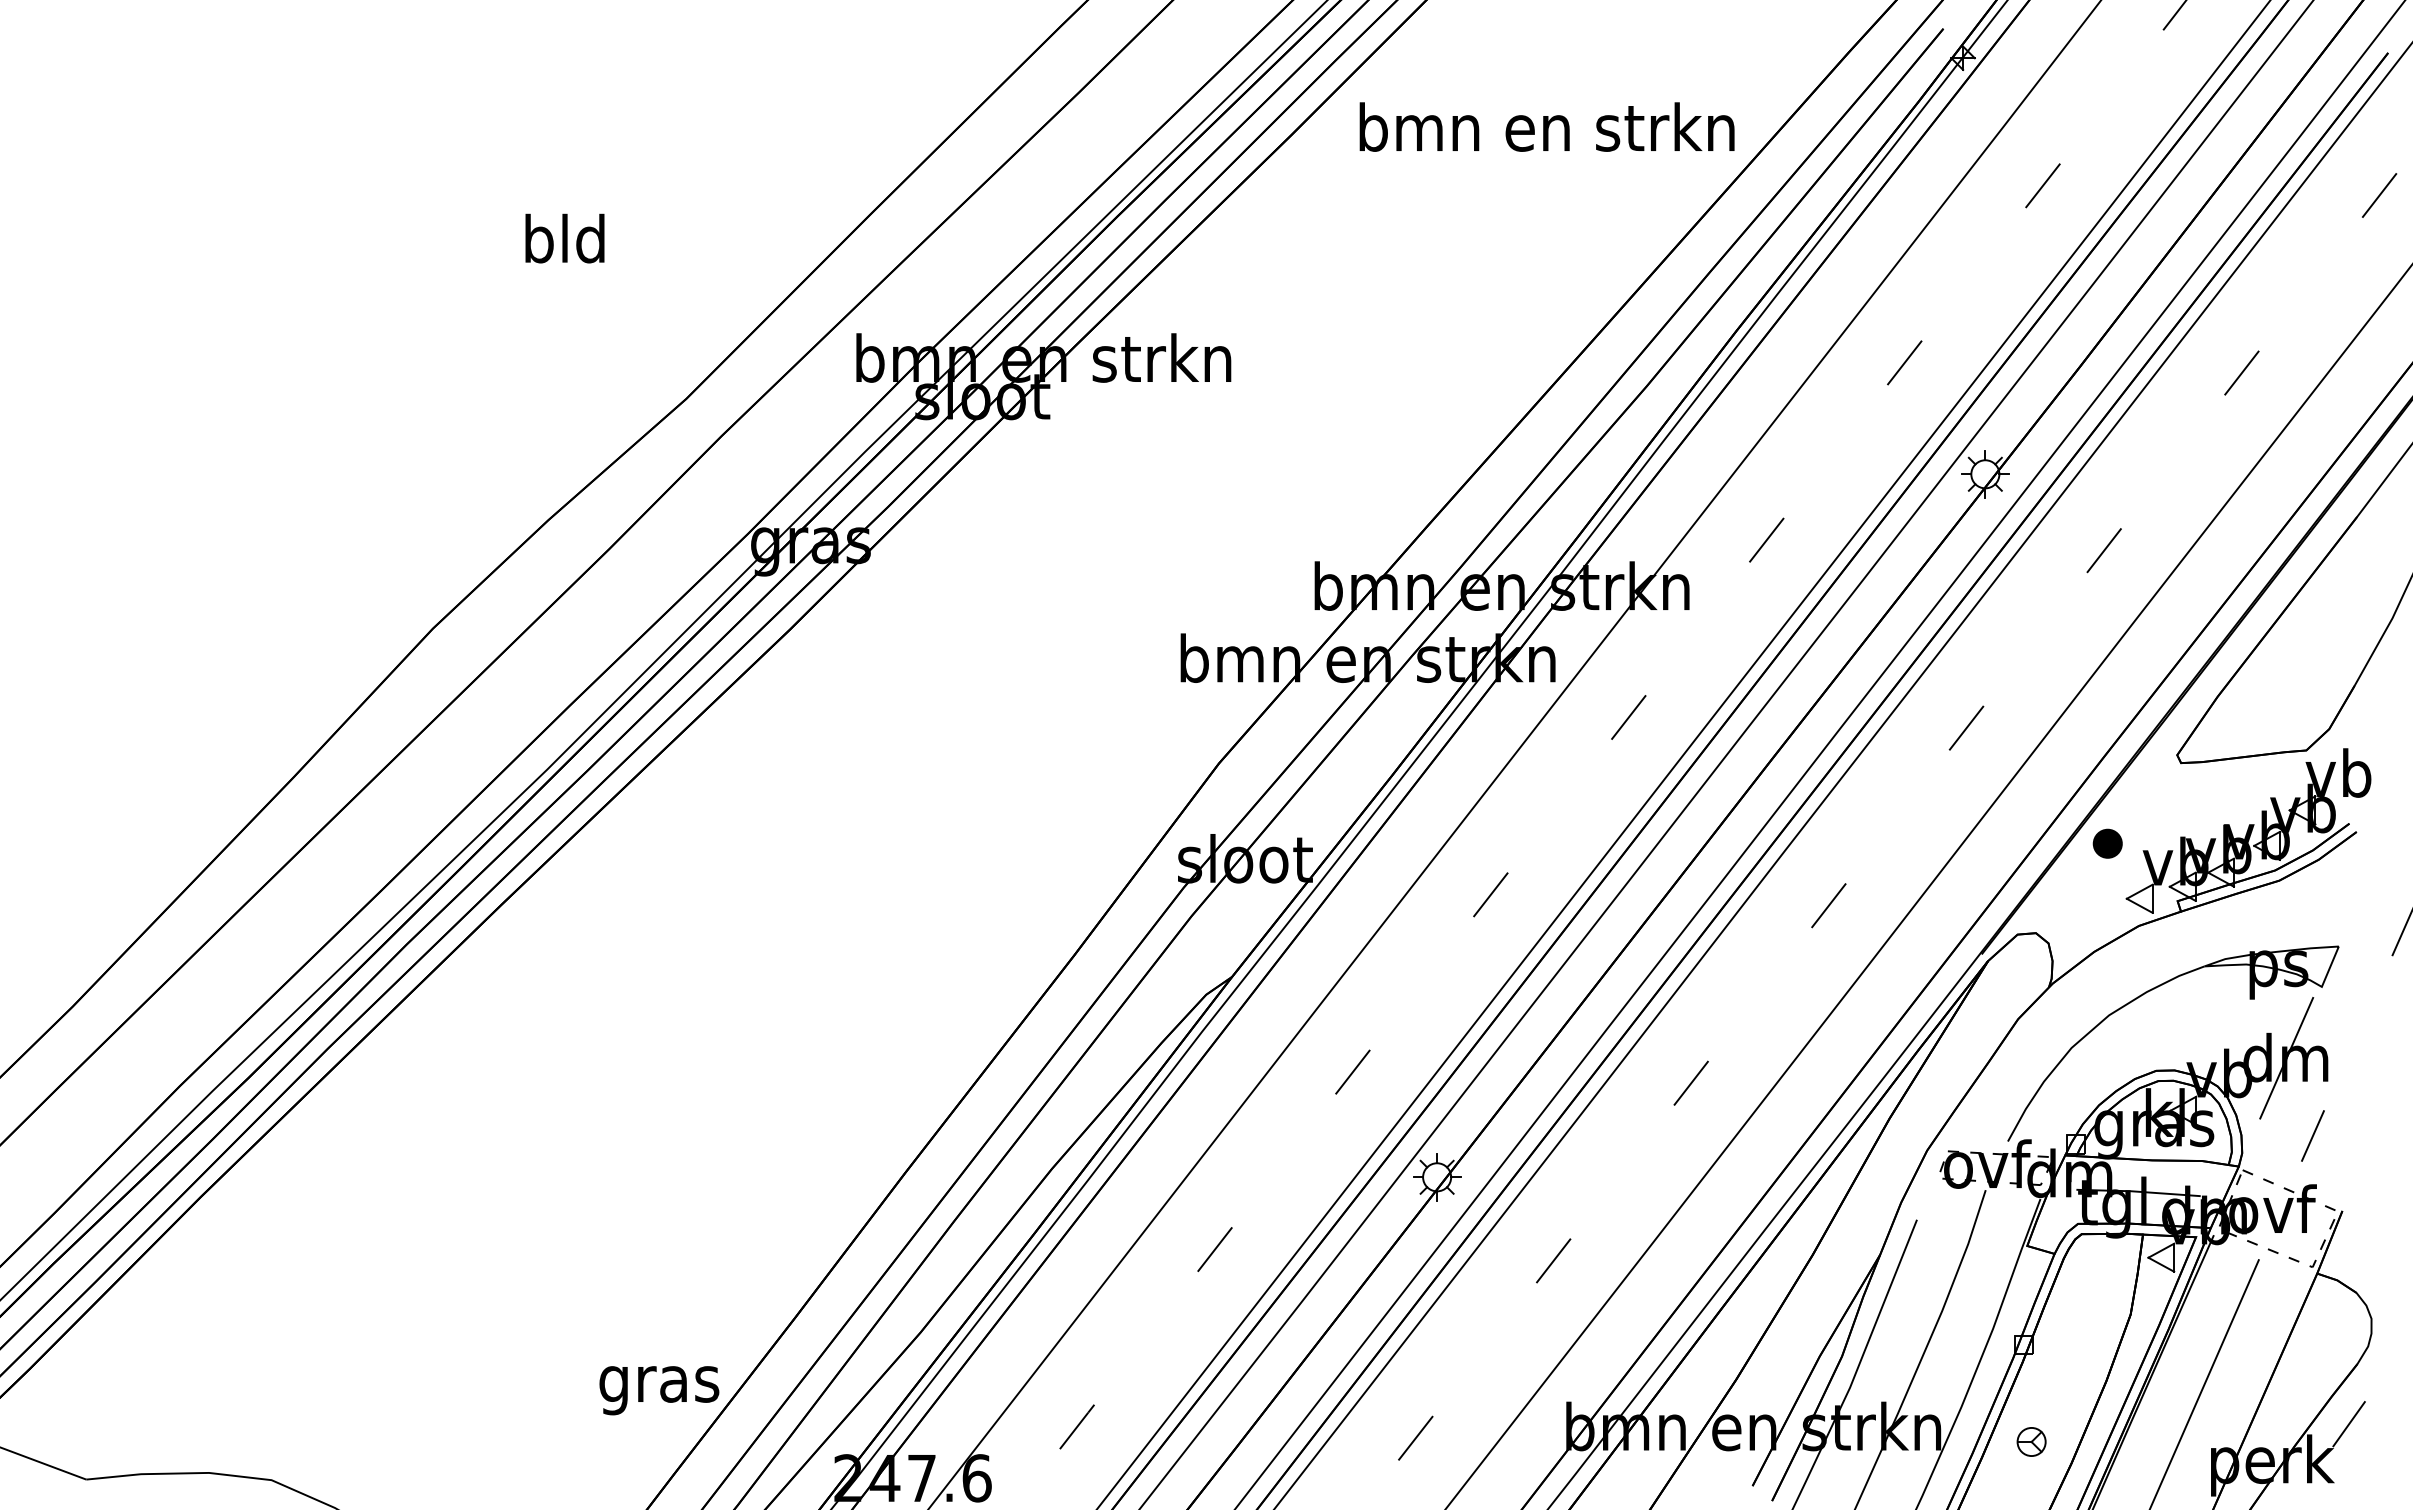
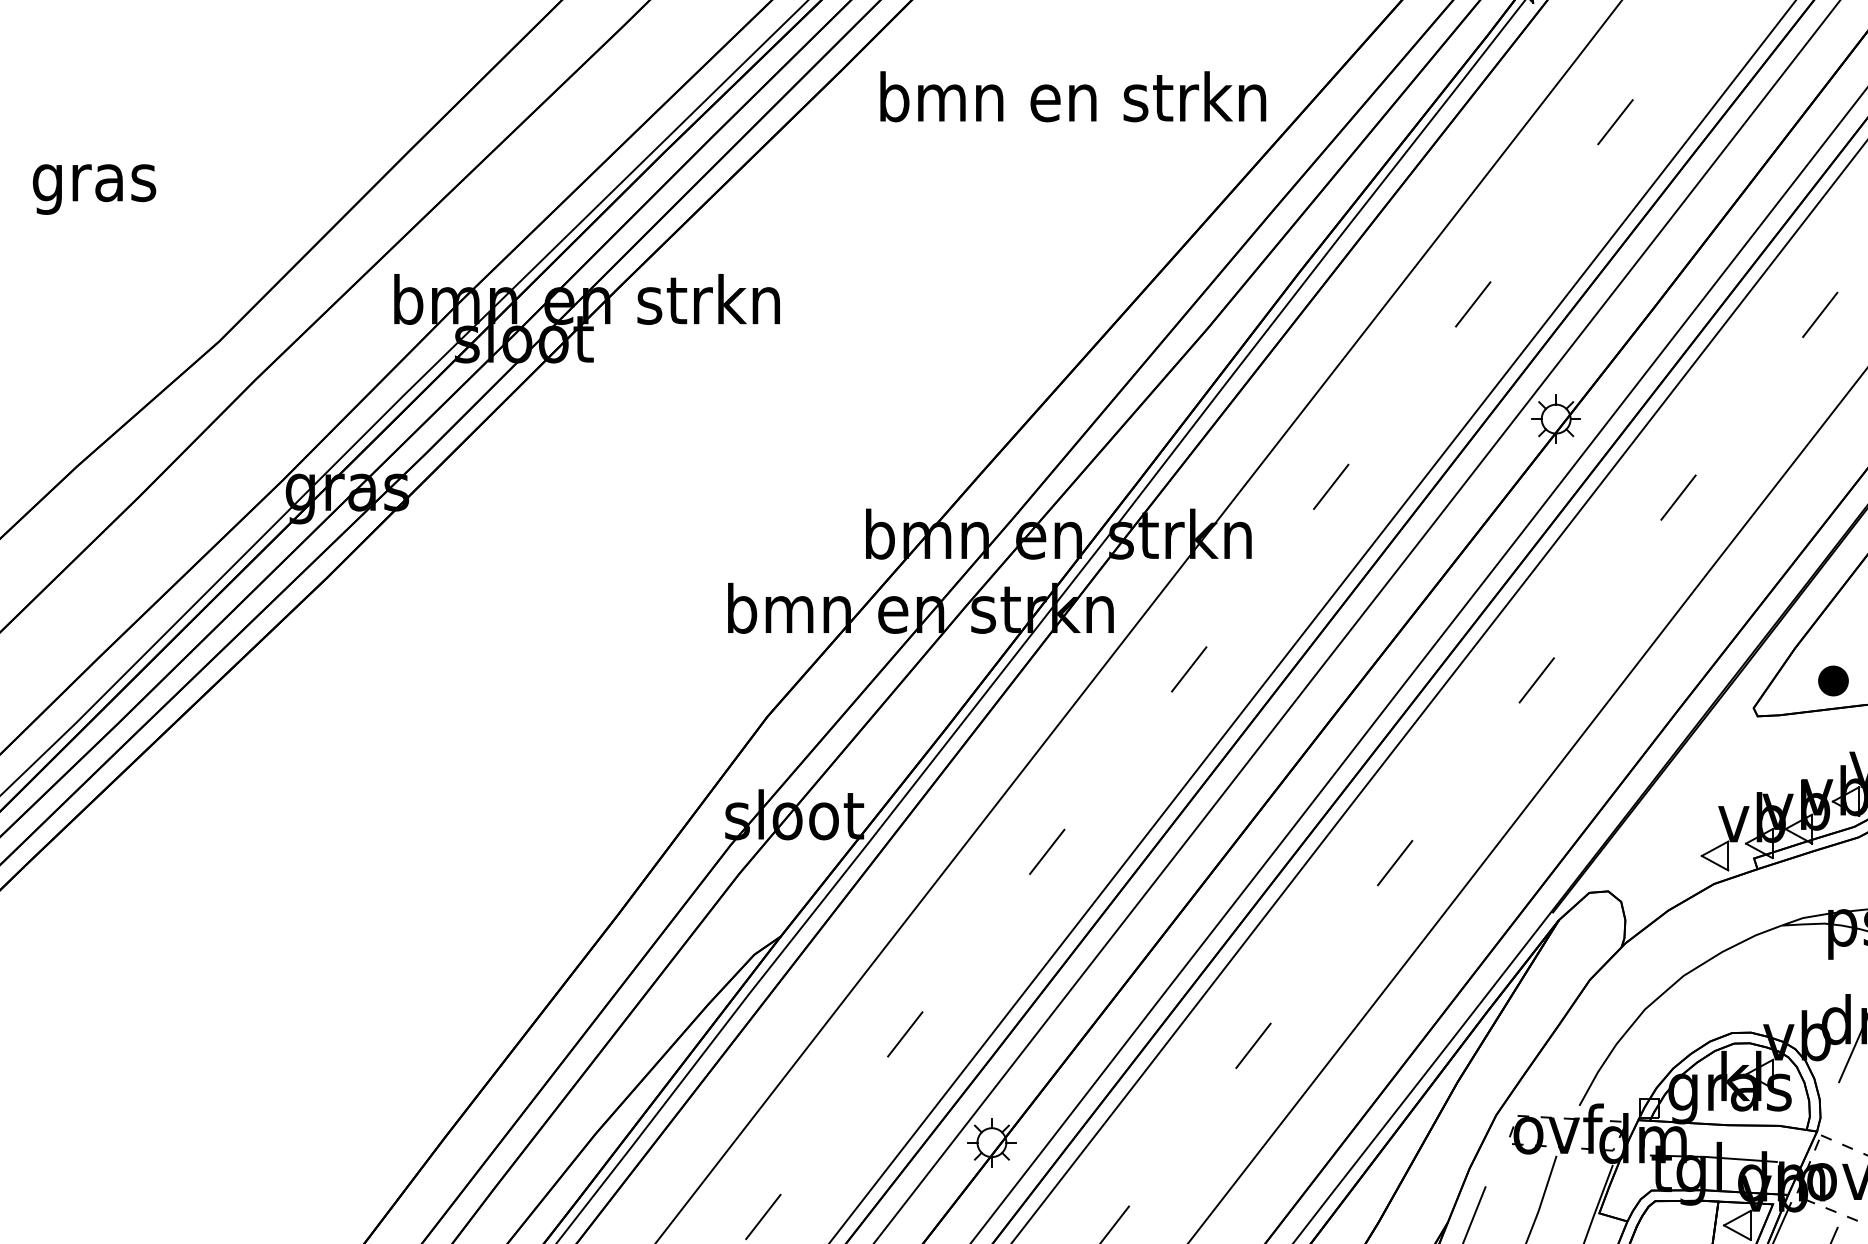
text: (1546, 126) -> (1072, 96), moved
text: (565, 244) -> (94, 182), bld -> gras
part: (2107, 843) -> (1833, 680), moved

